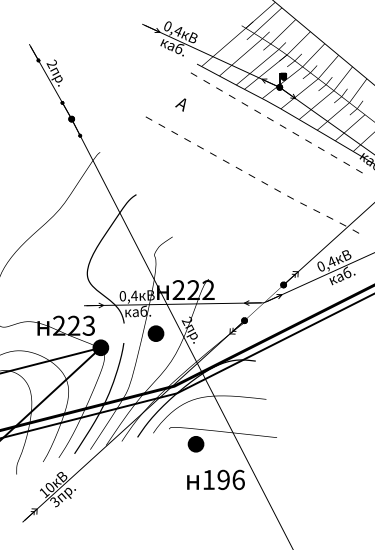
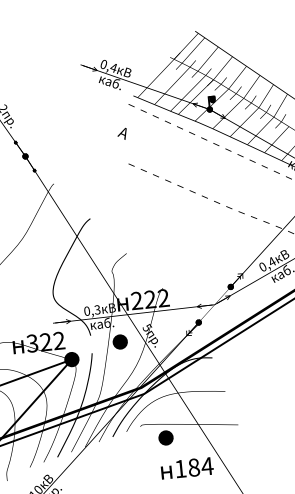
part: (161, 125) -> (106, 154), removed
text: (134, 295) -> (97, 309), 0,4 -> 0,3
text: (186, 320) -> (146, 327), 2 -> 5
text: (73, 325) -> (45, 341), 223 -> 322
text: (231, 479) -> (201, 466), 196 -> 184

